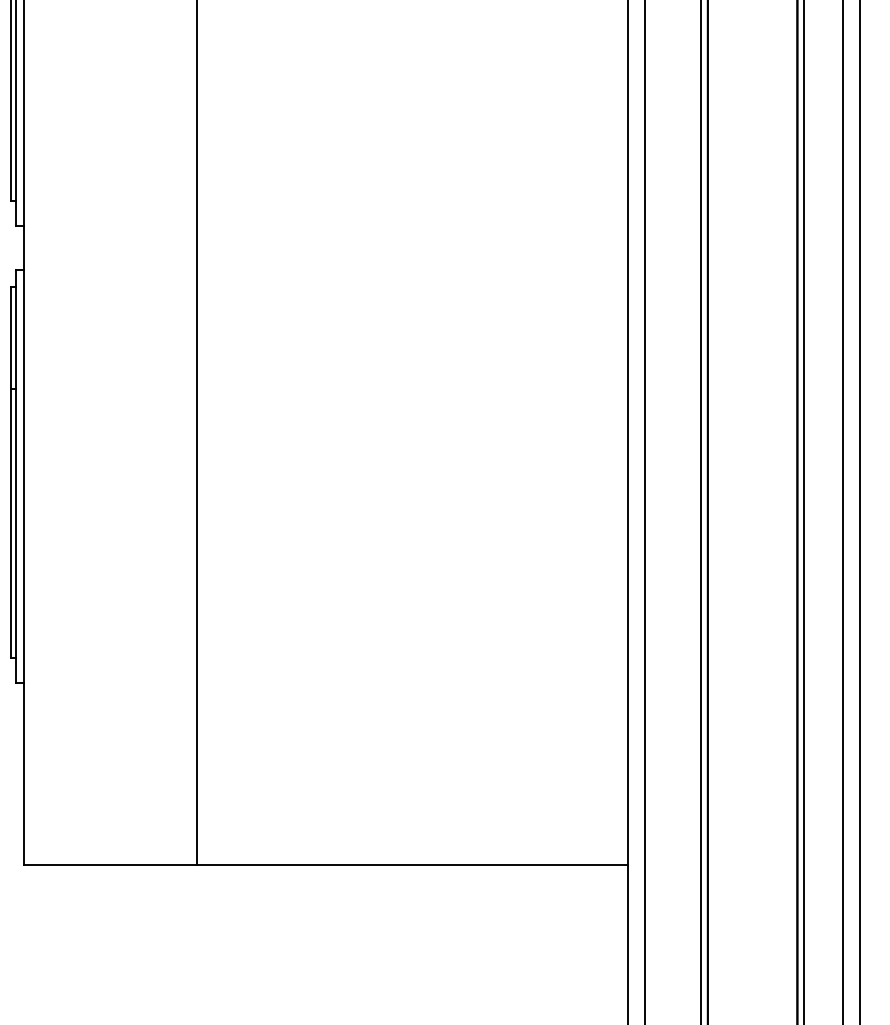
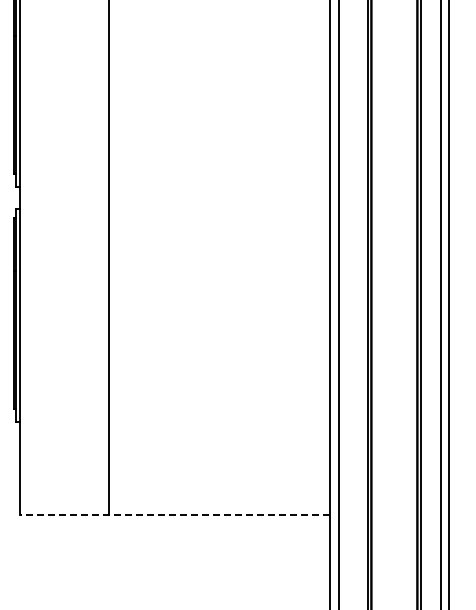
line: (326, 865) -> (175, 515), solid -> dashed

